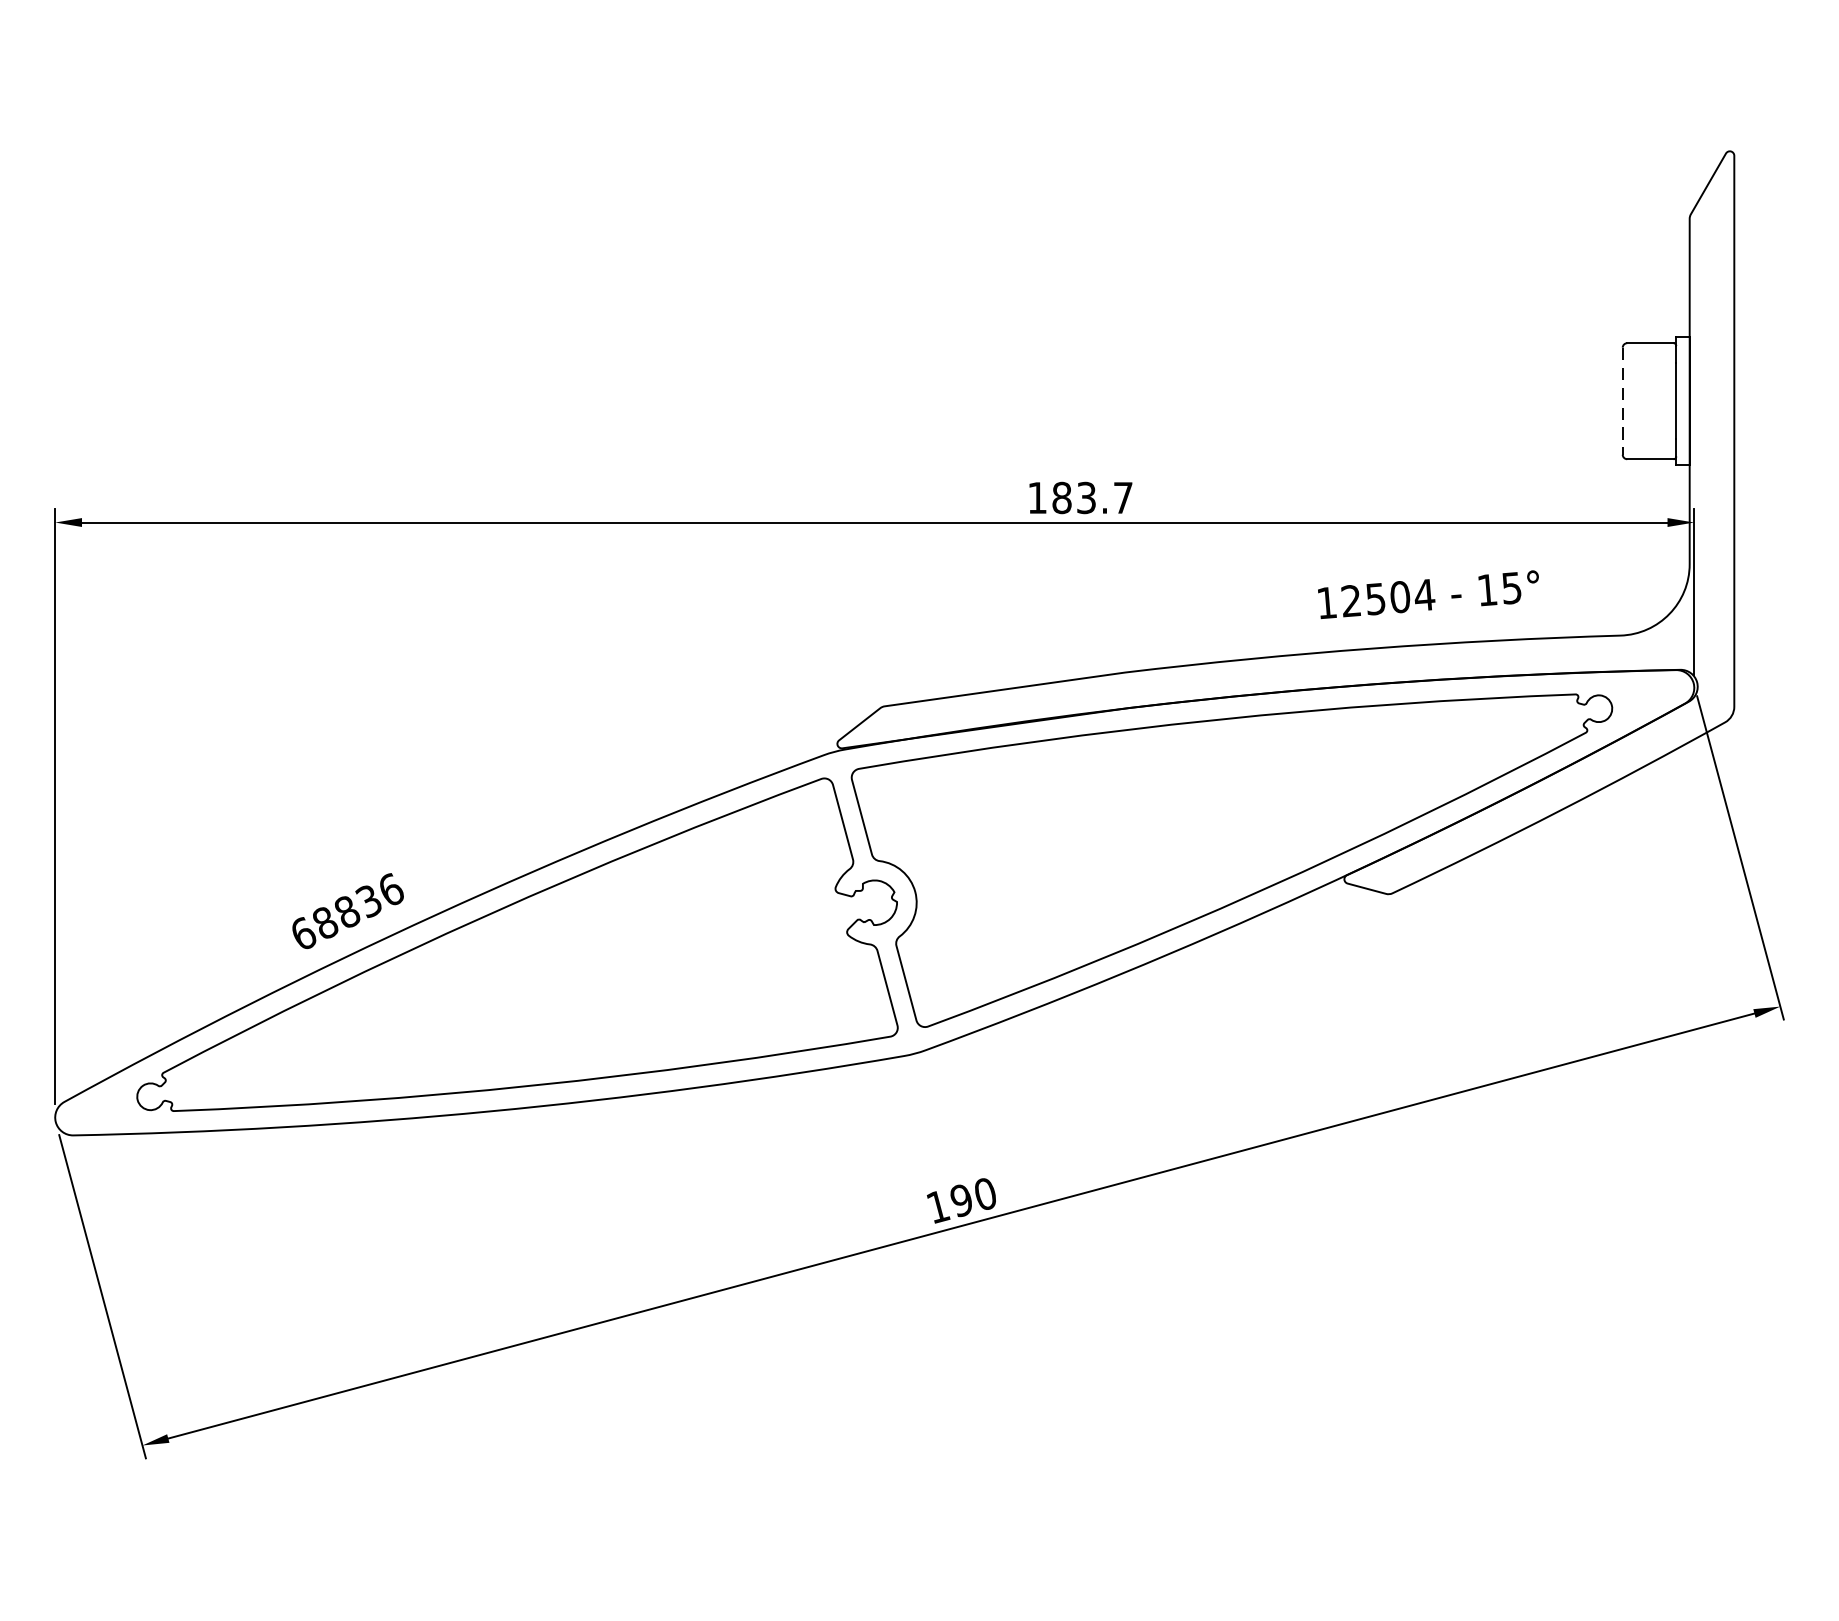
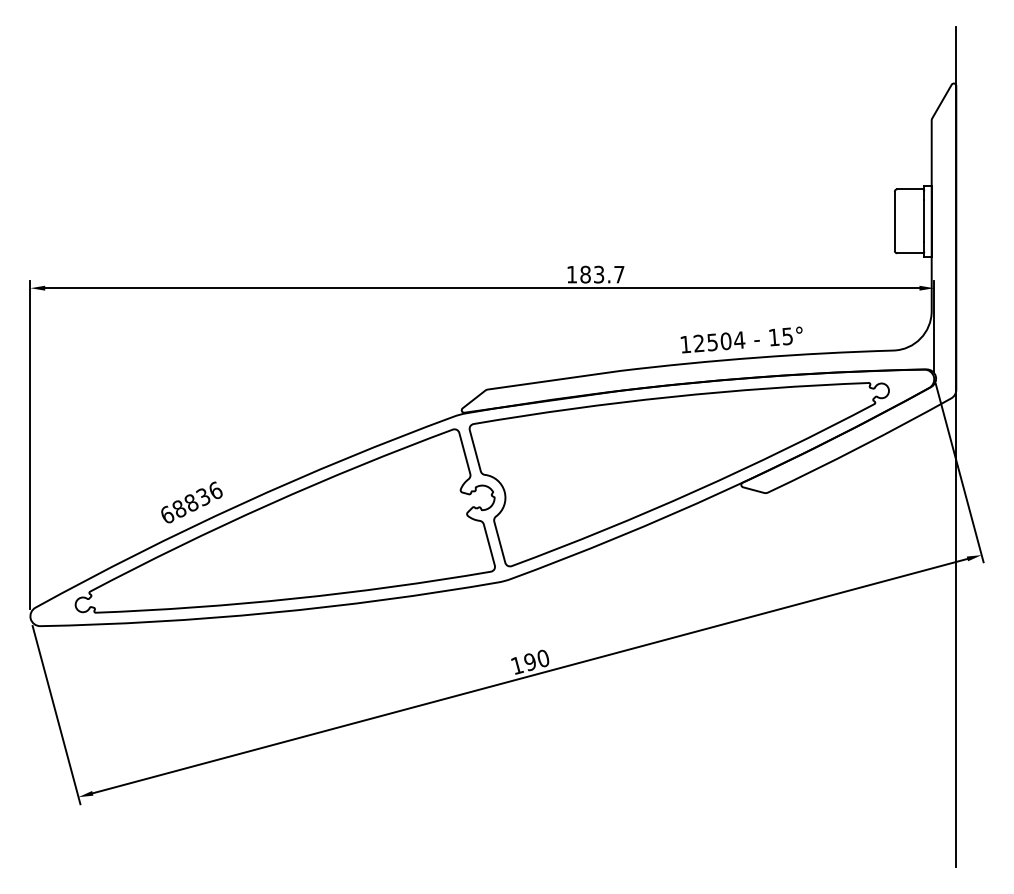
line: (1622, 401) -> (894, 221), dashed -> solid
text: (1428, 593) -> (741, 339), moved
line: (1734, 809) -> (956, 446), added

